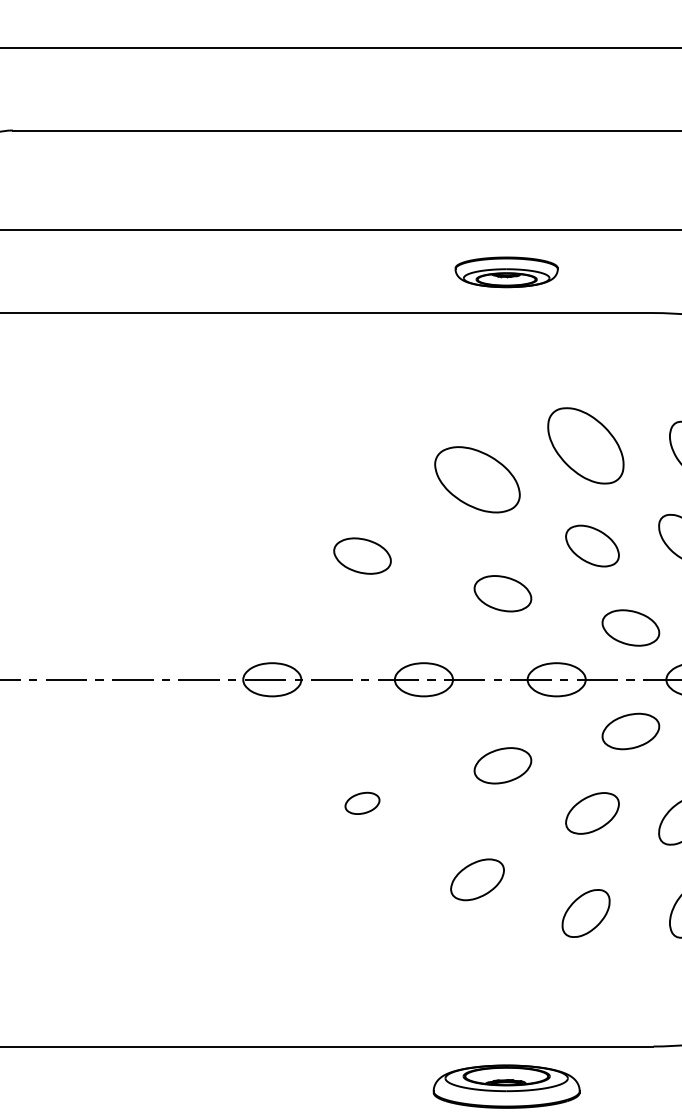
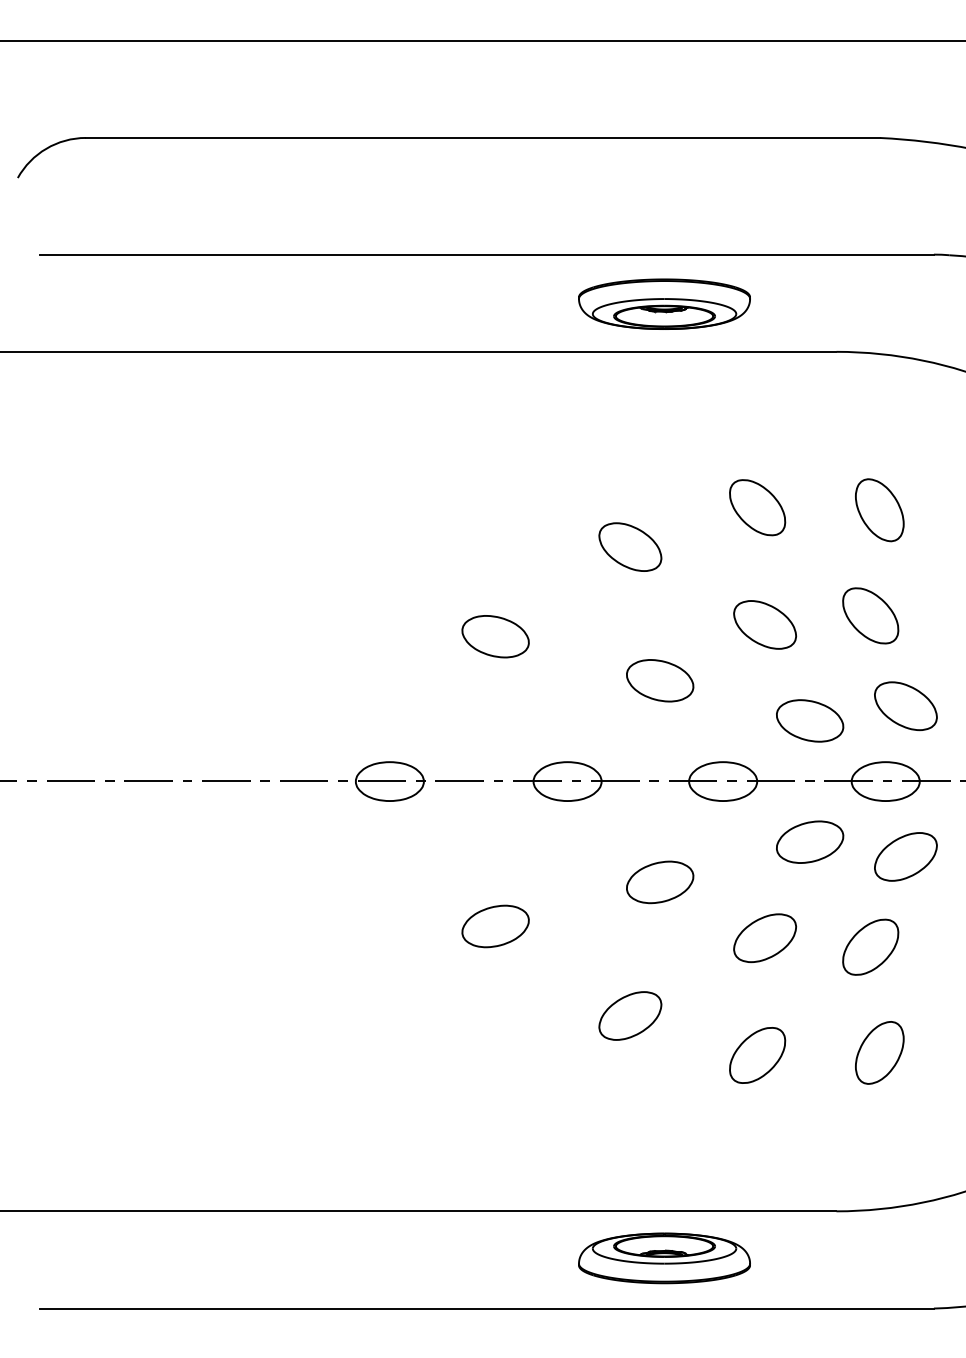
part: (506, 271) -> (664, 303), size x1.43
part: (586, 445) -> (757, 507), size x0.62
part: (477, 479) -> (630, 546), size x0.62
part: (362, 803) -> (495, 926), size x1.67

